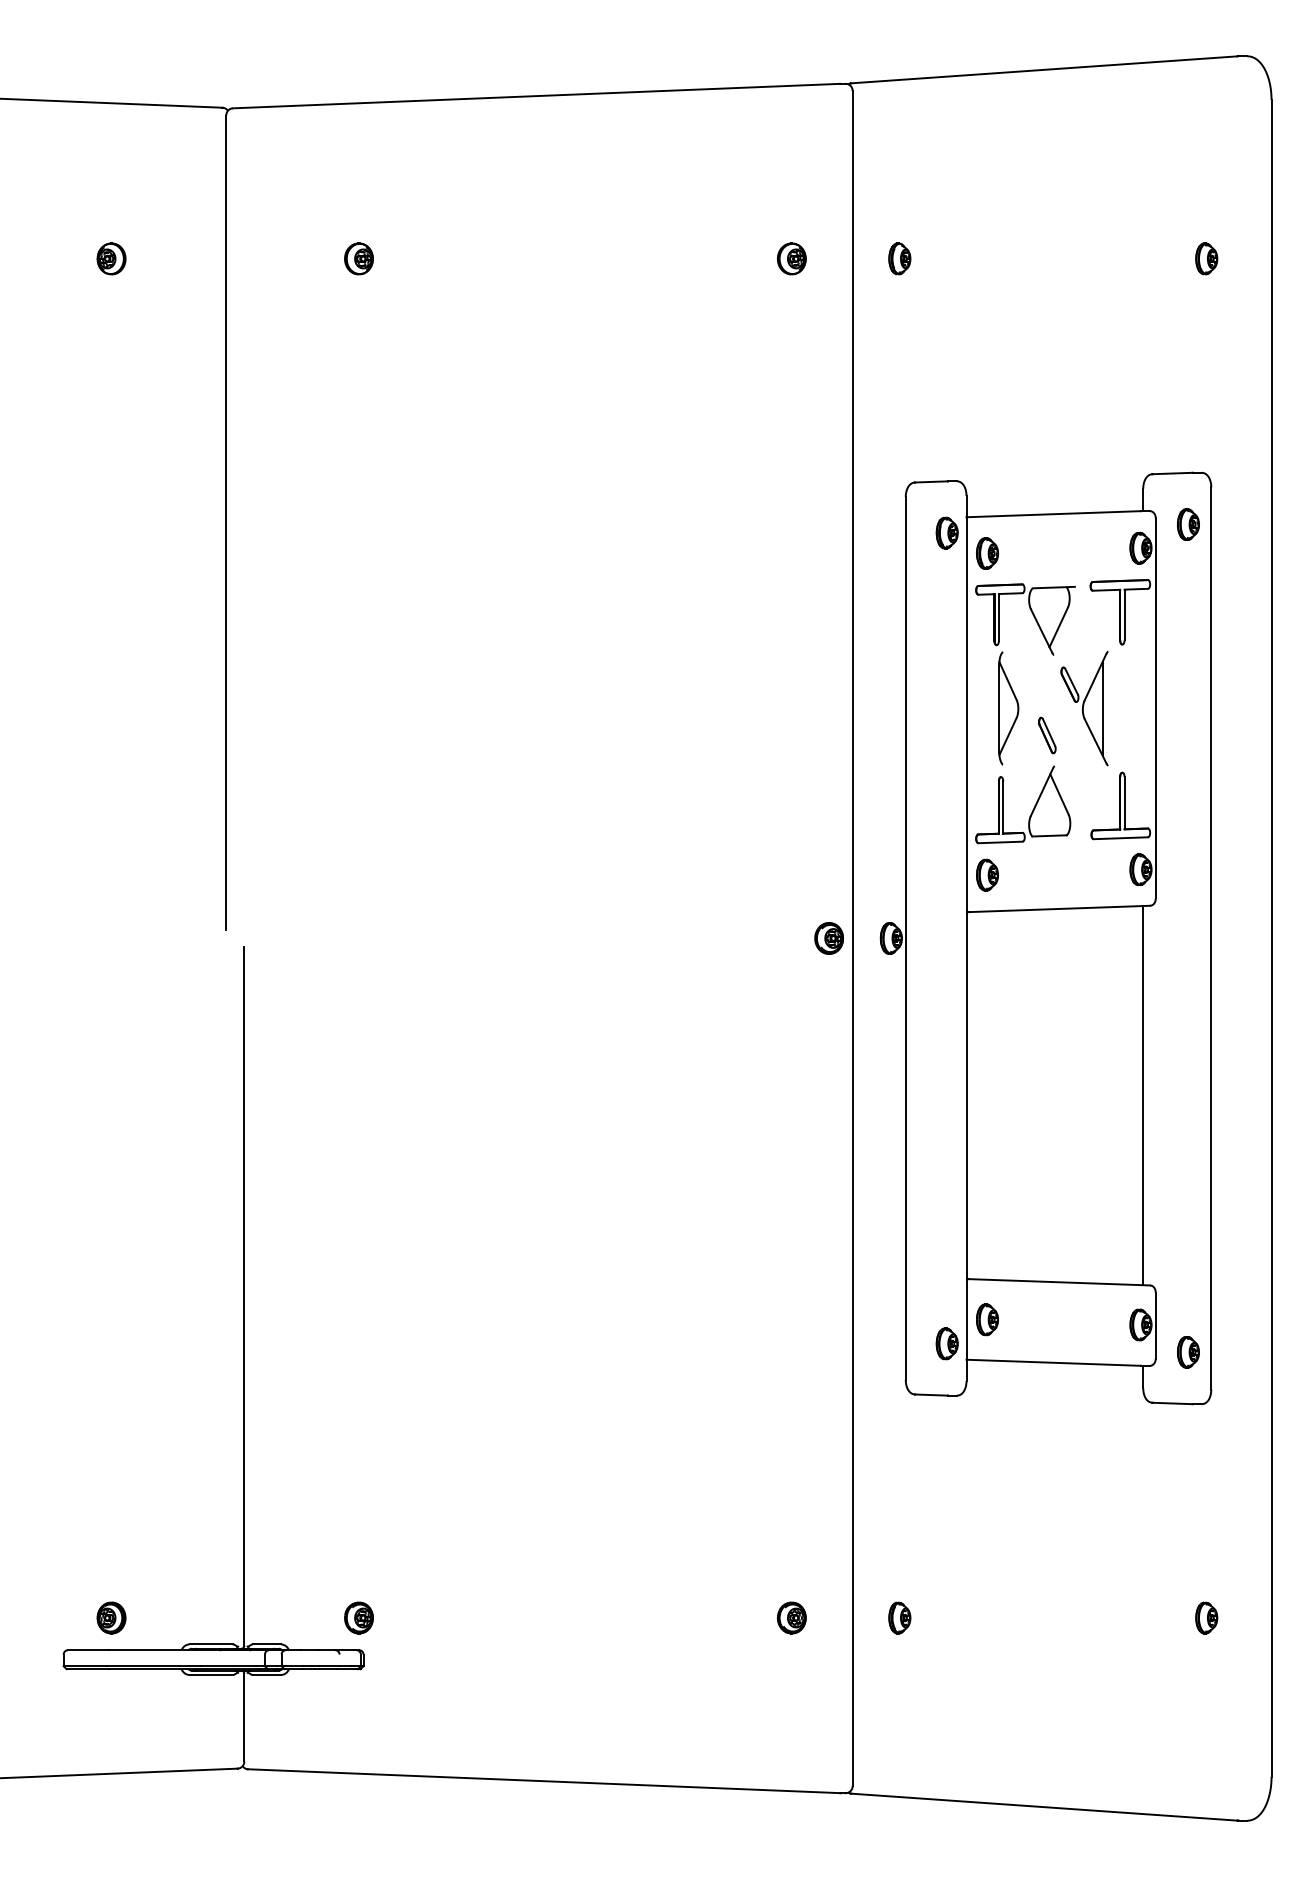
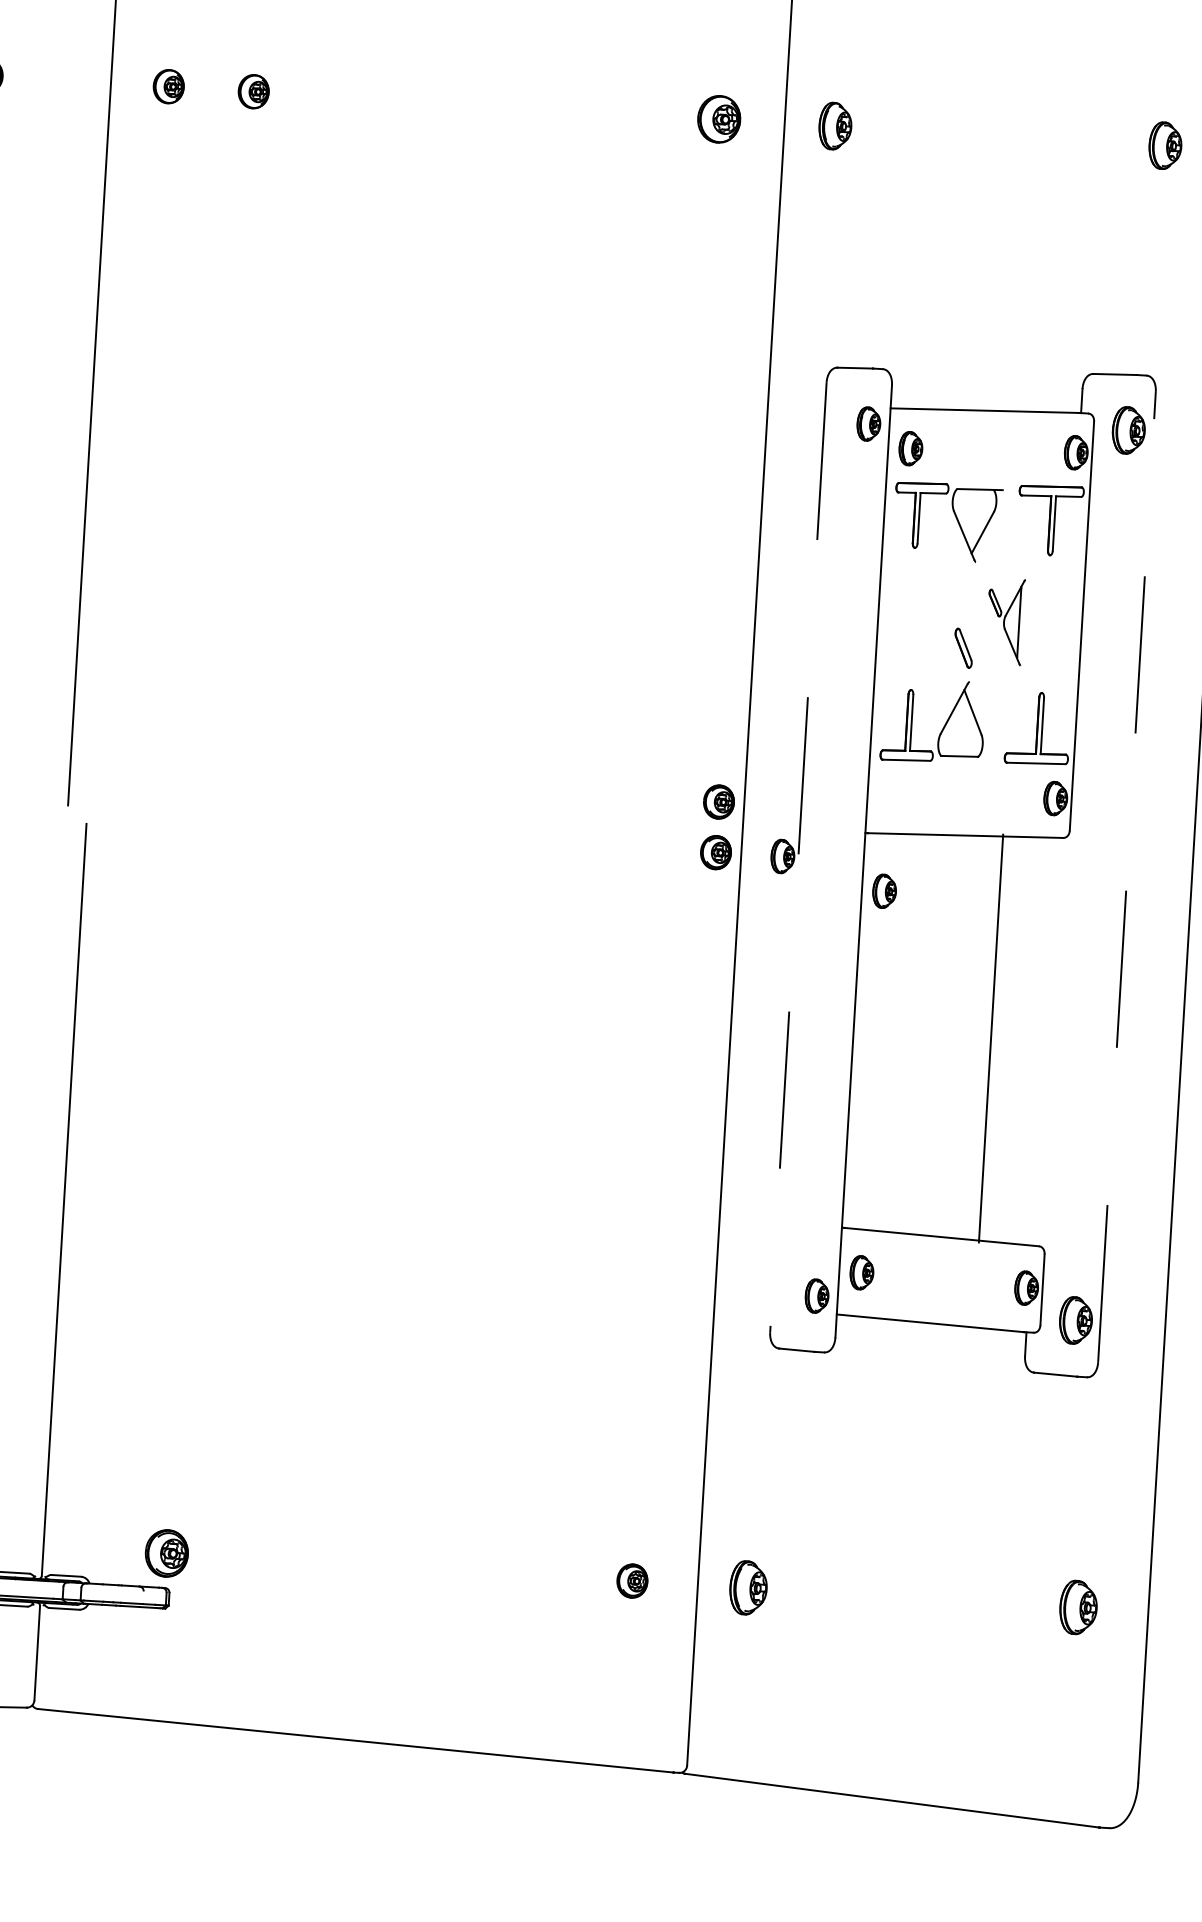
part: (279, 258) -> (168, 86), added
part: (791, 258) -> (718, 118), size x1.4
part: (899, 258) -> (835, 125), size x1.4
part: (1206, 258) -> (1165, 145), size x1.4
part: (1188, 524) -> (1128, 430), size x1.4
part: (1008, 708) -> (923, 616), removed
part: (1084, 708) -> (1005, 621), size x0.7
part: (987, 874) -> (884, 890), moved
part: (828, 891) -> (718, 802), added
line: (1211, 938) -> (1127, 877), solid -> dashed
line: (905, 939) -> (798, 858), solid -> dashed
line: (1143, 1095) -> (991, 1038), moved
part: (1188, 1352) -> (1076, 1320), size x1.4
part: (358, 1617) -> (166, 1552), size x1.4
part: (899, 1617) -> (748, 1587), size x1.6
part: (1206, 1617) -> (1078, 1607), size x1.6

